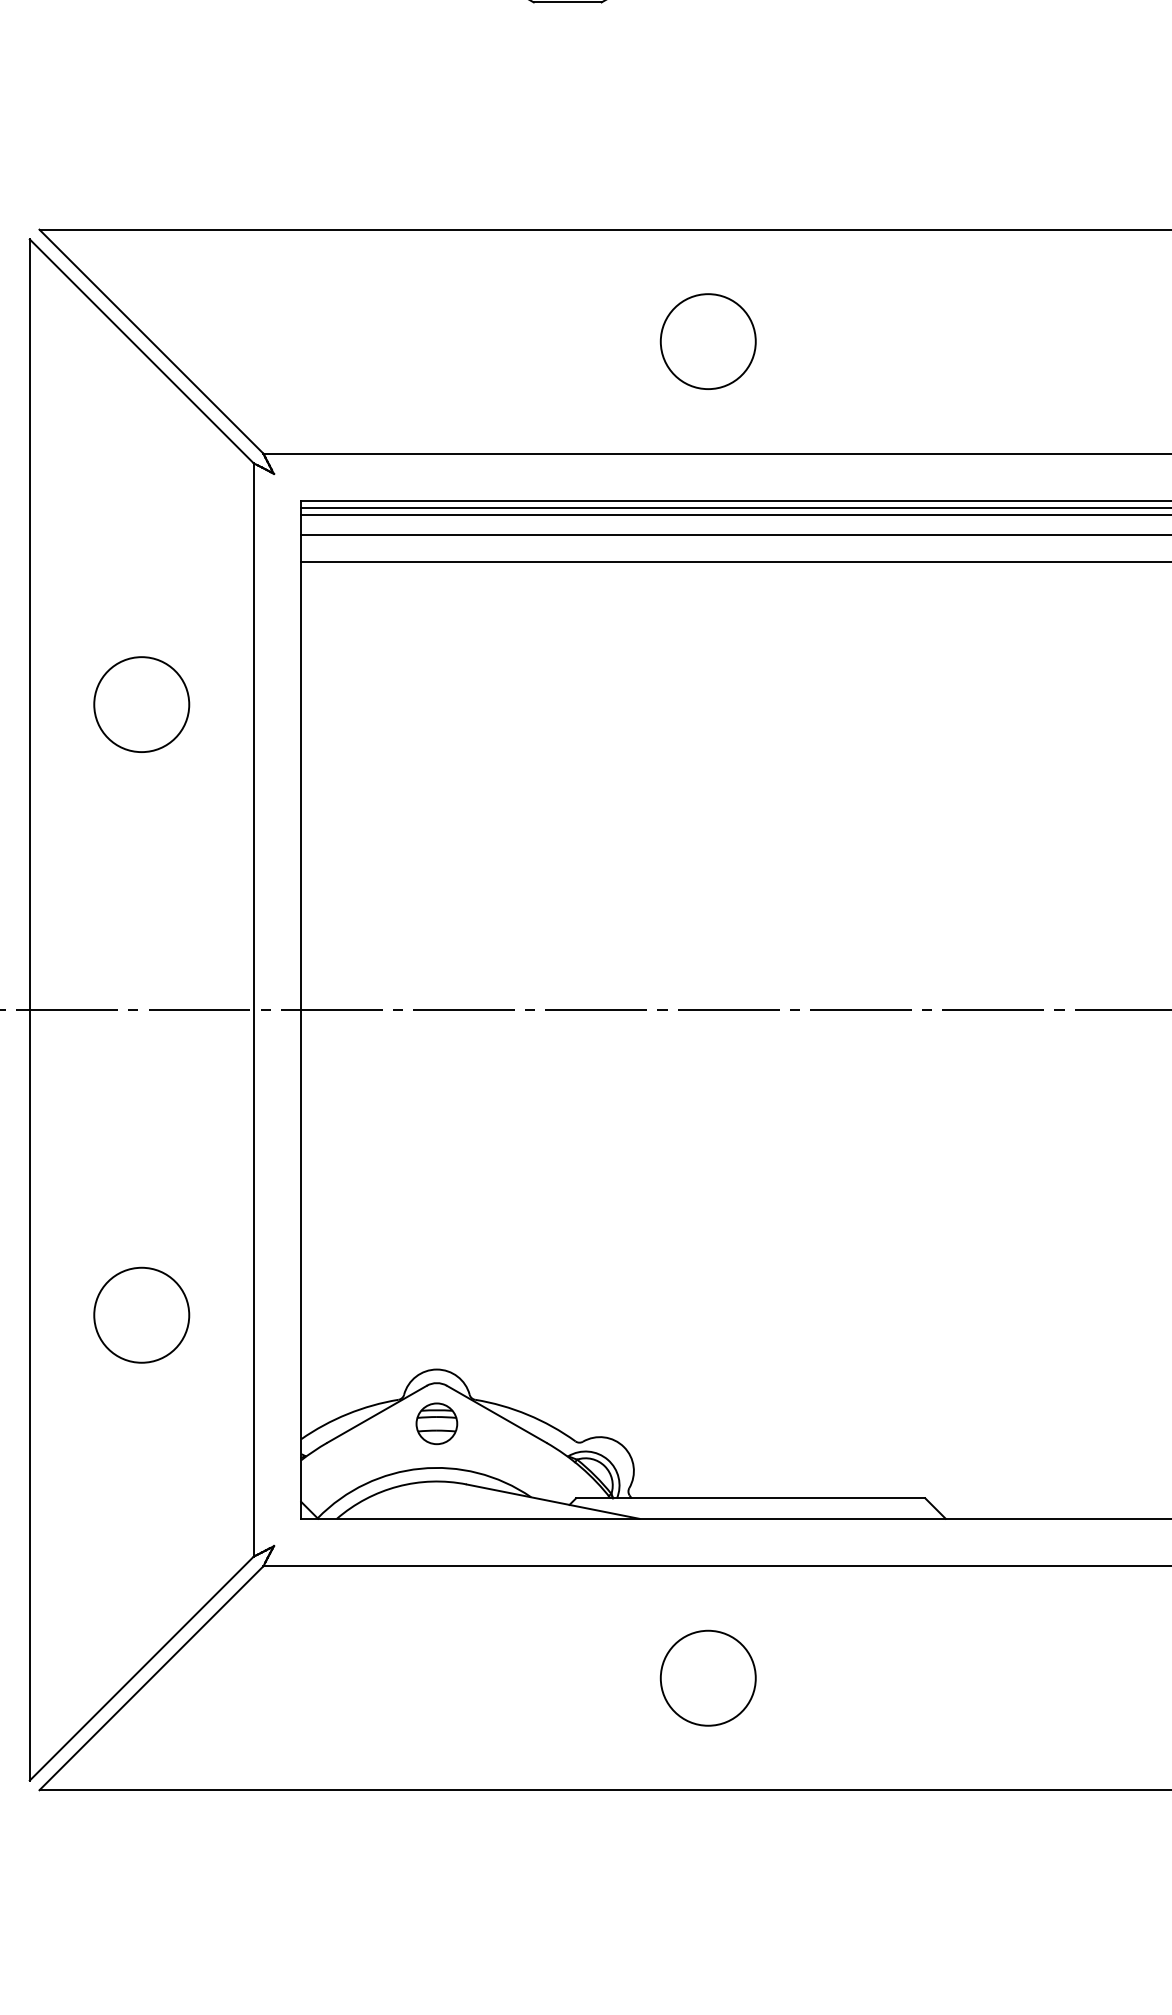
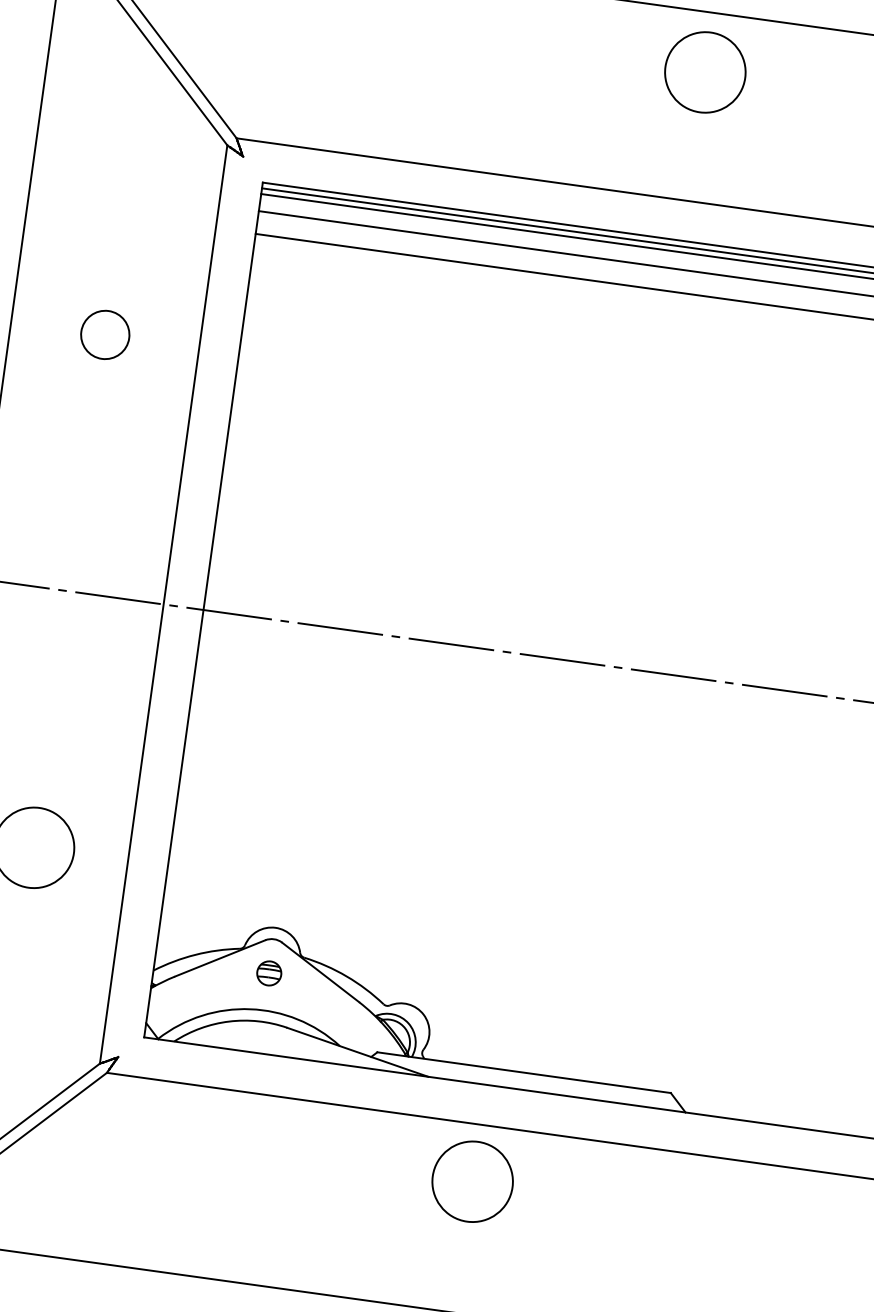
circle: (707, 341) -> (704, 72), moved
circle: (141, 704) -> (105, 334), size x0.6
part: (436, 1423) -> (268, 973), size x0.7
circle: (707, 1677) -> (472, 1181), moved

